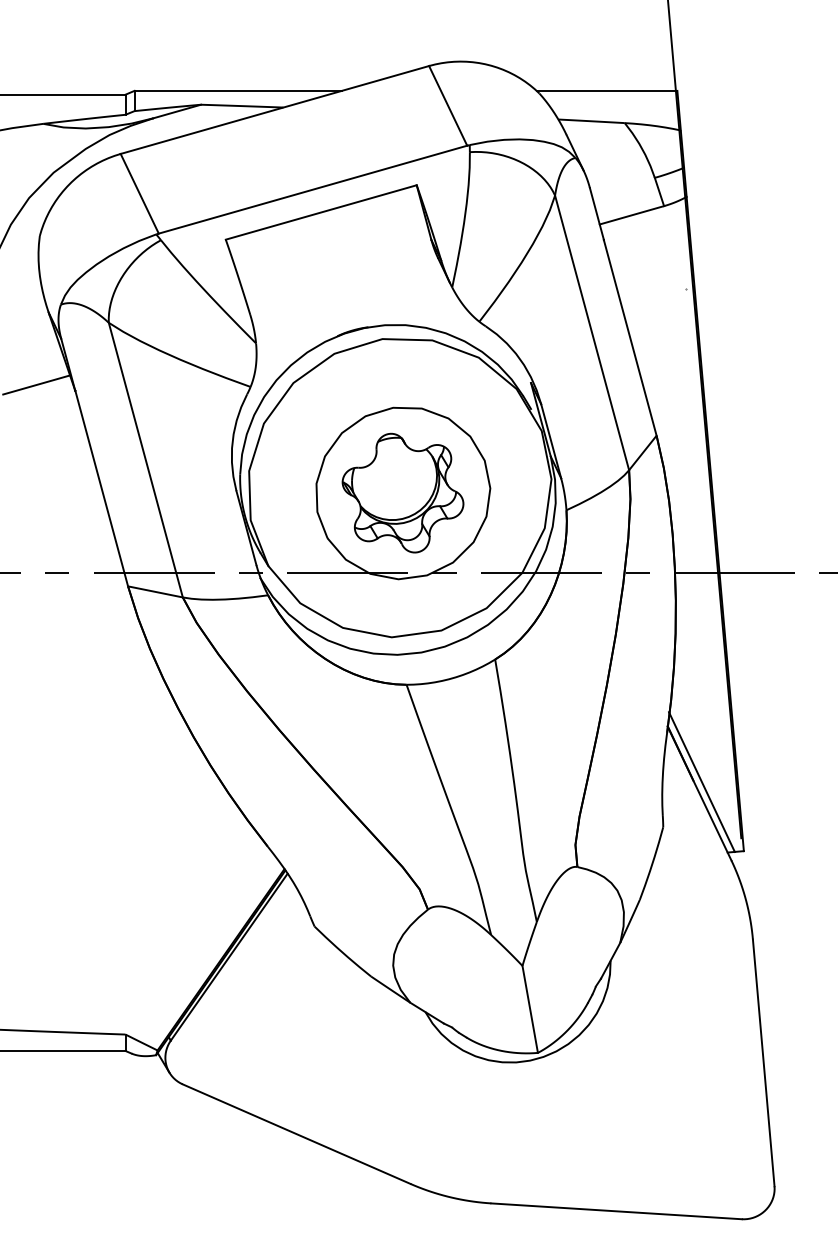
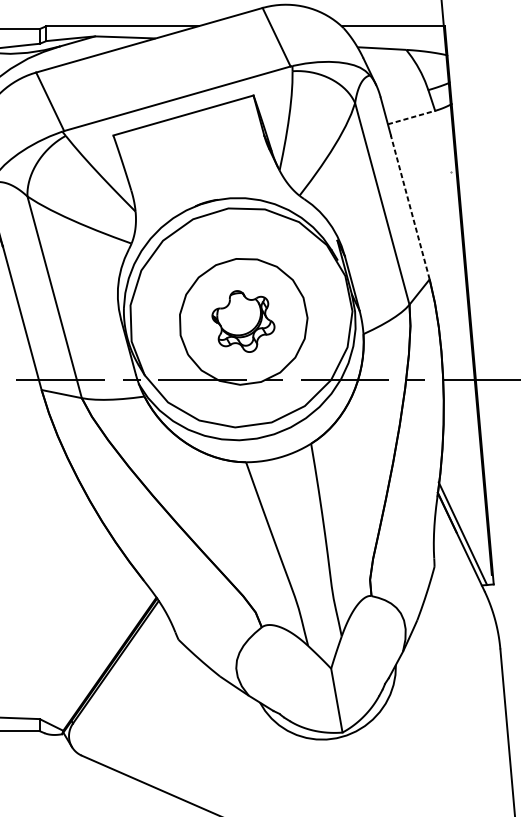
line: (632, 215) -> (411, 117), solid -> dashed
line: (630, 337) -> (410, 207), solid -> dashed
part: (402, 492) -> (243, 321), size x0.7

